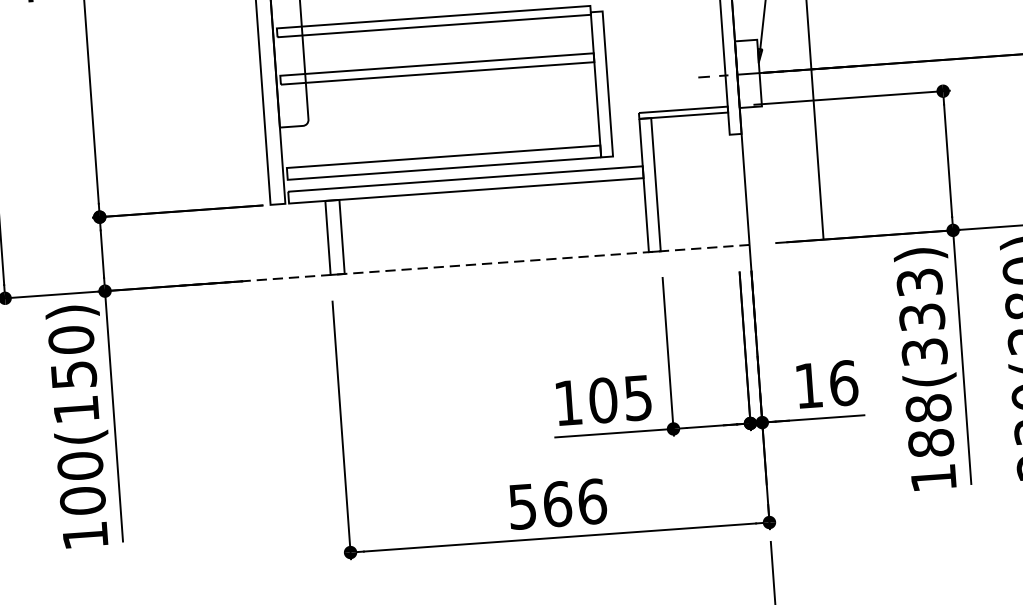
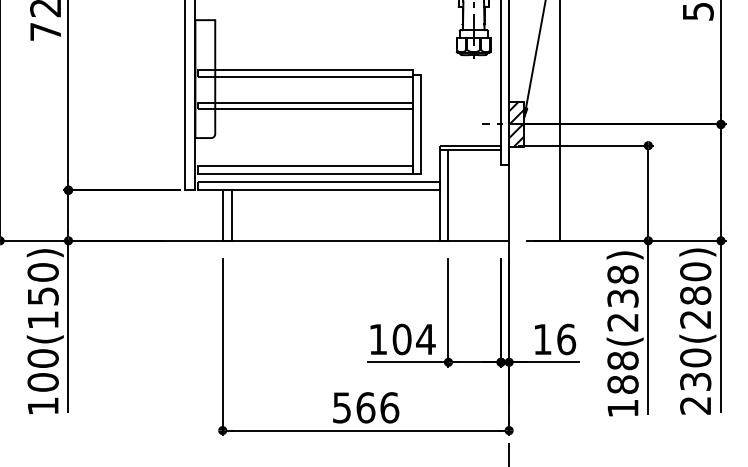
hatch: (748, 74) -> (516, 124), added
line: (464, 264) -> (314, 240), dashed -> solid
text: (921, 317) -> (622, 298), 188(333) -> 188(238)
text: (637, 398) -> (425, 339), 105 -> 104

